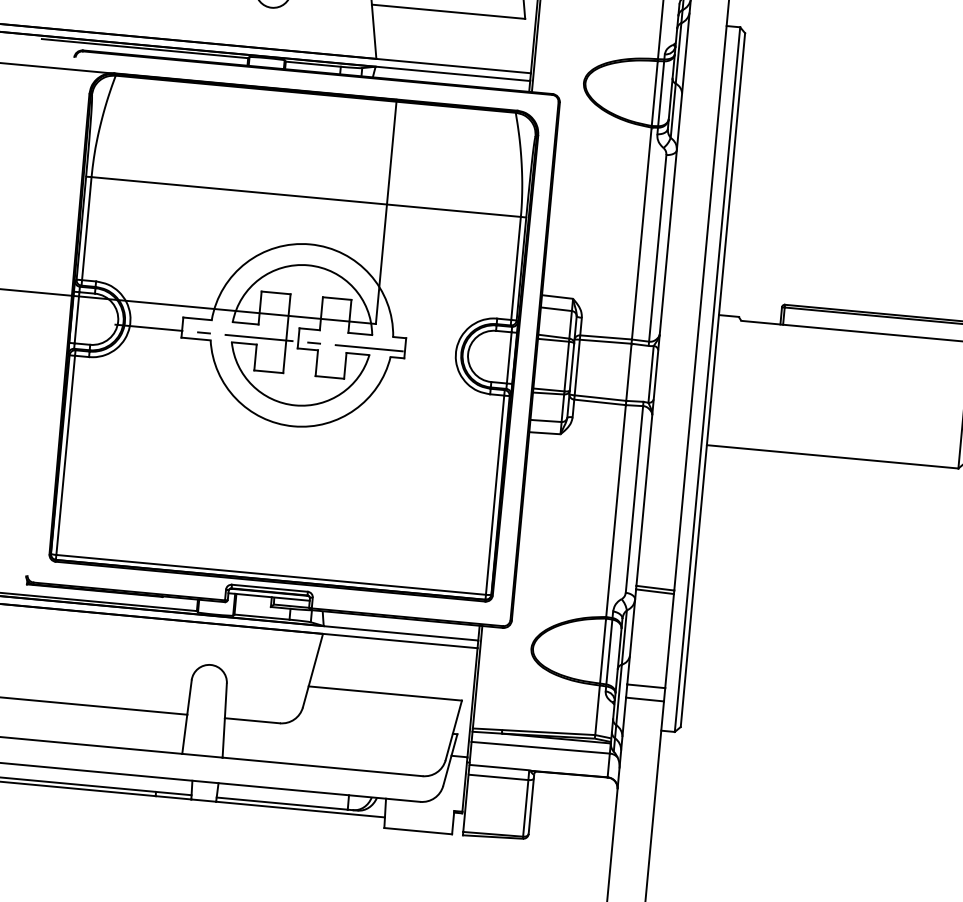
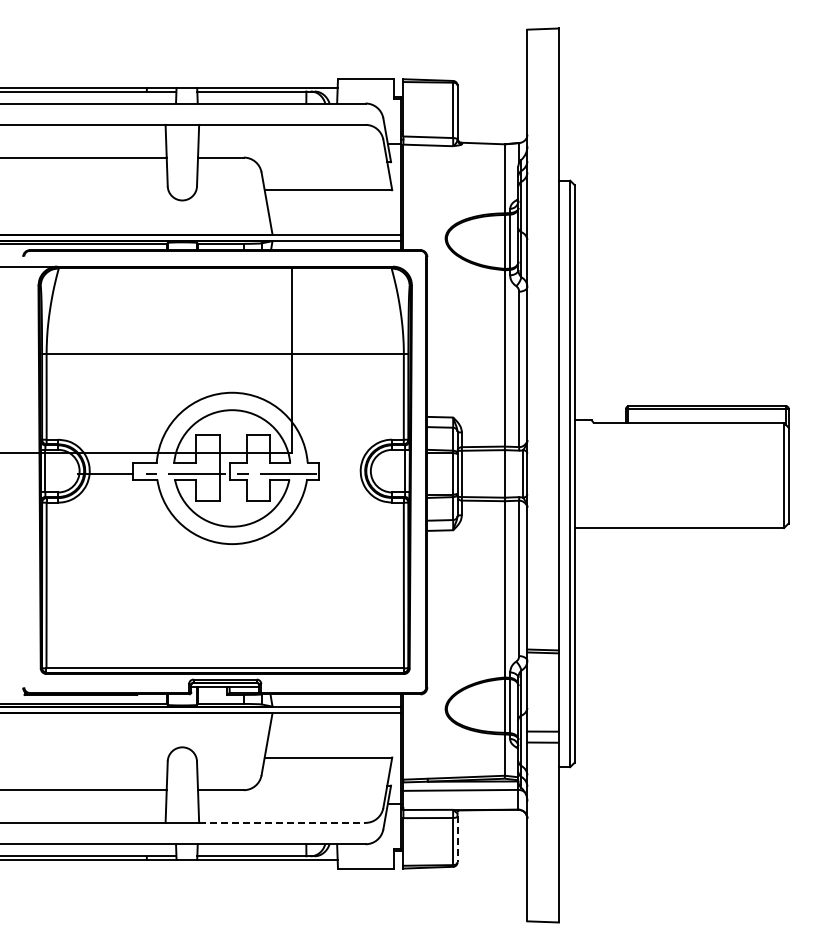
line: (322, 766) -> (282, 822), solid -> dashed
line: (531, 806) -> (457, 839), solid -> dashed

